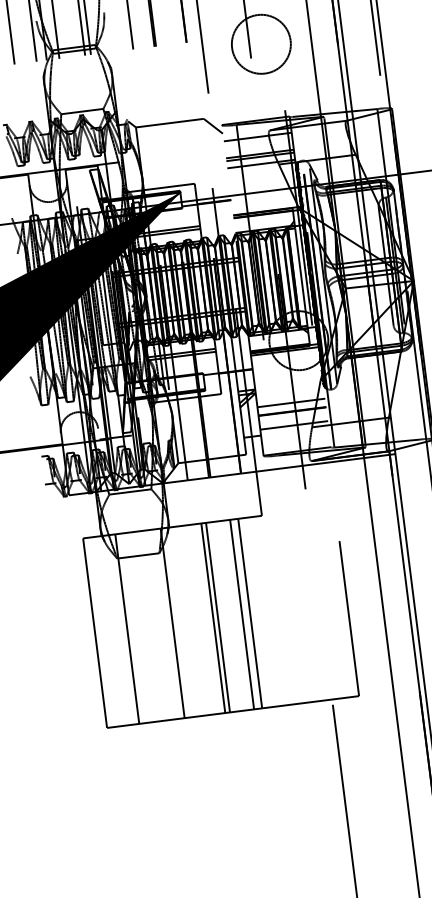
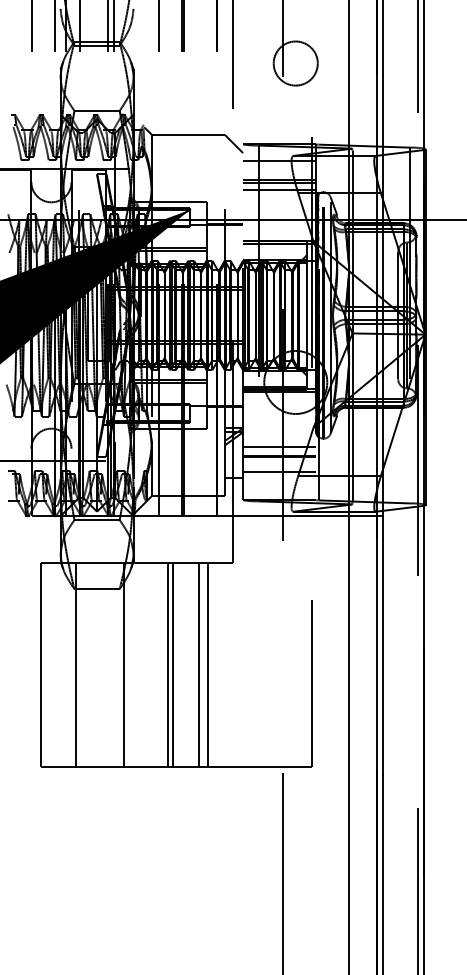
circle: (261, 44) -> (295, 63), size x0.7

